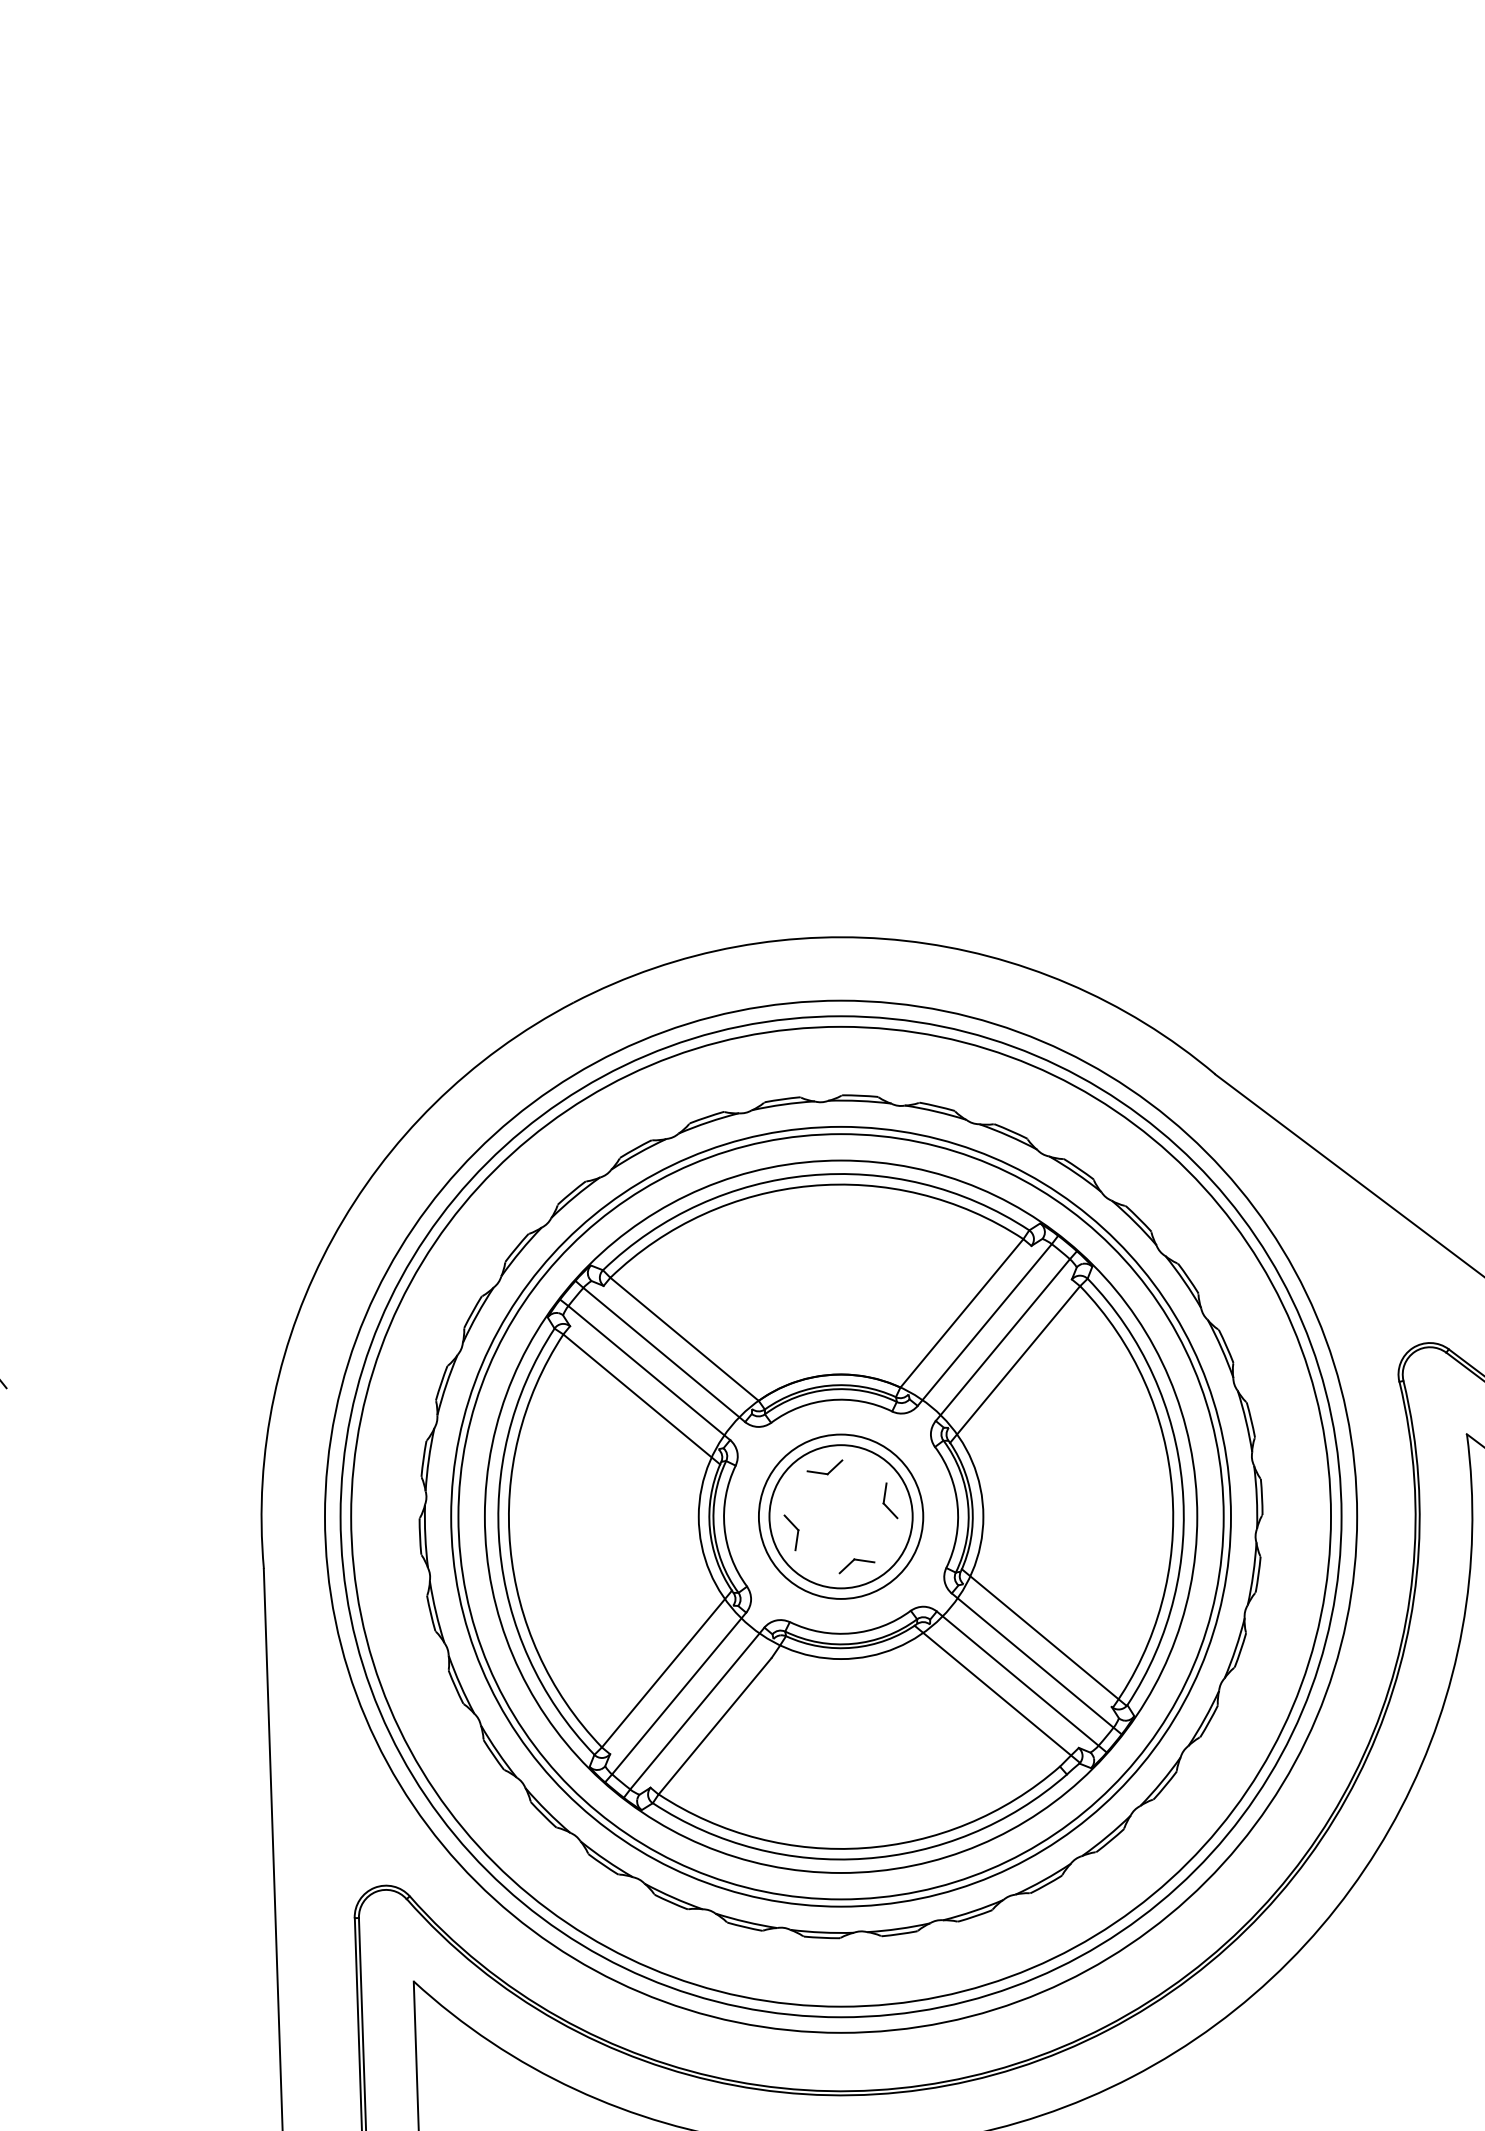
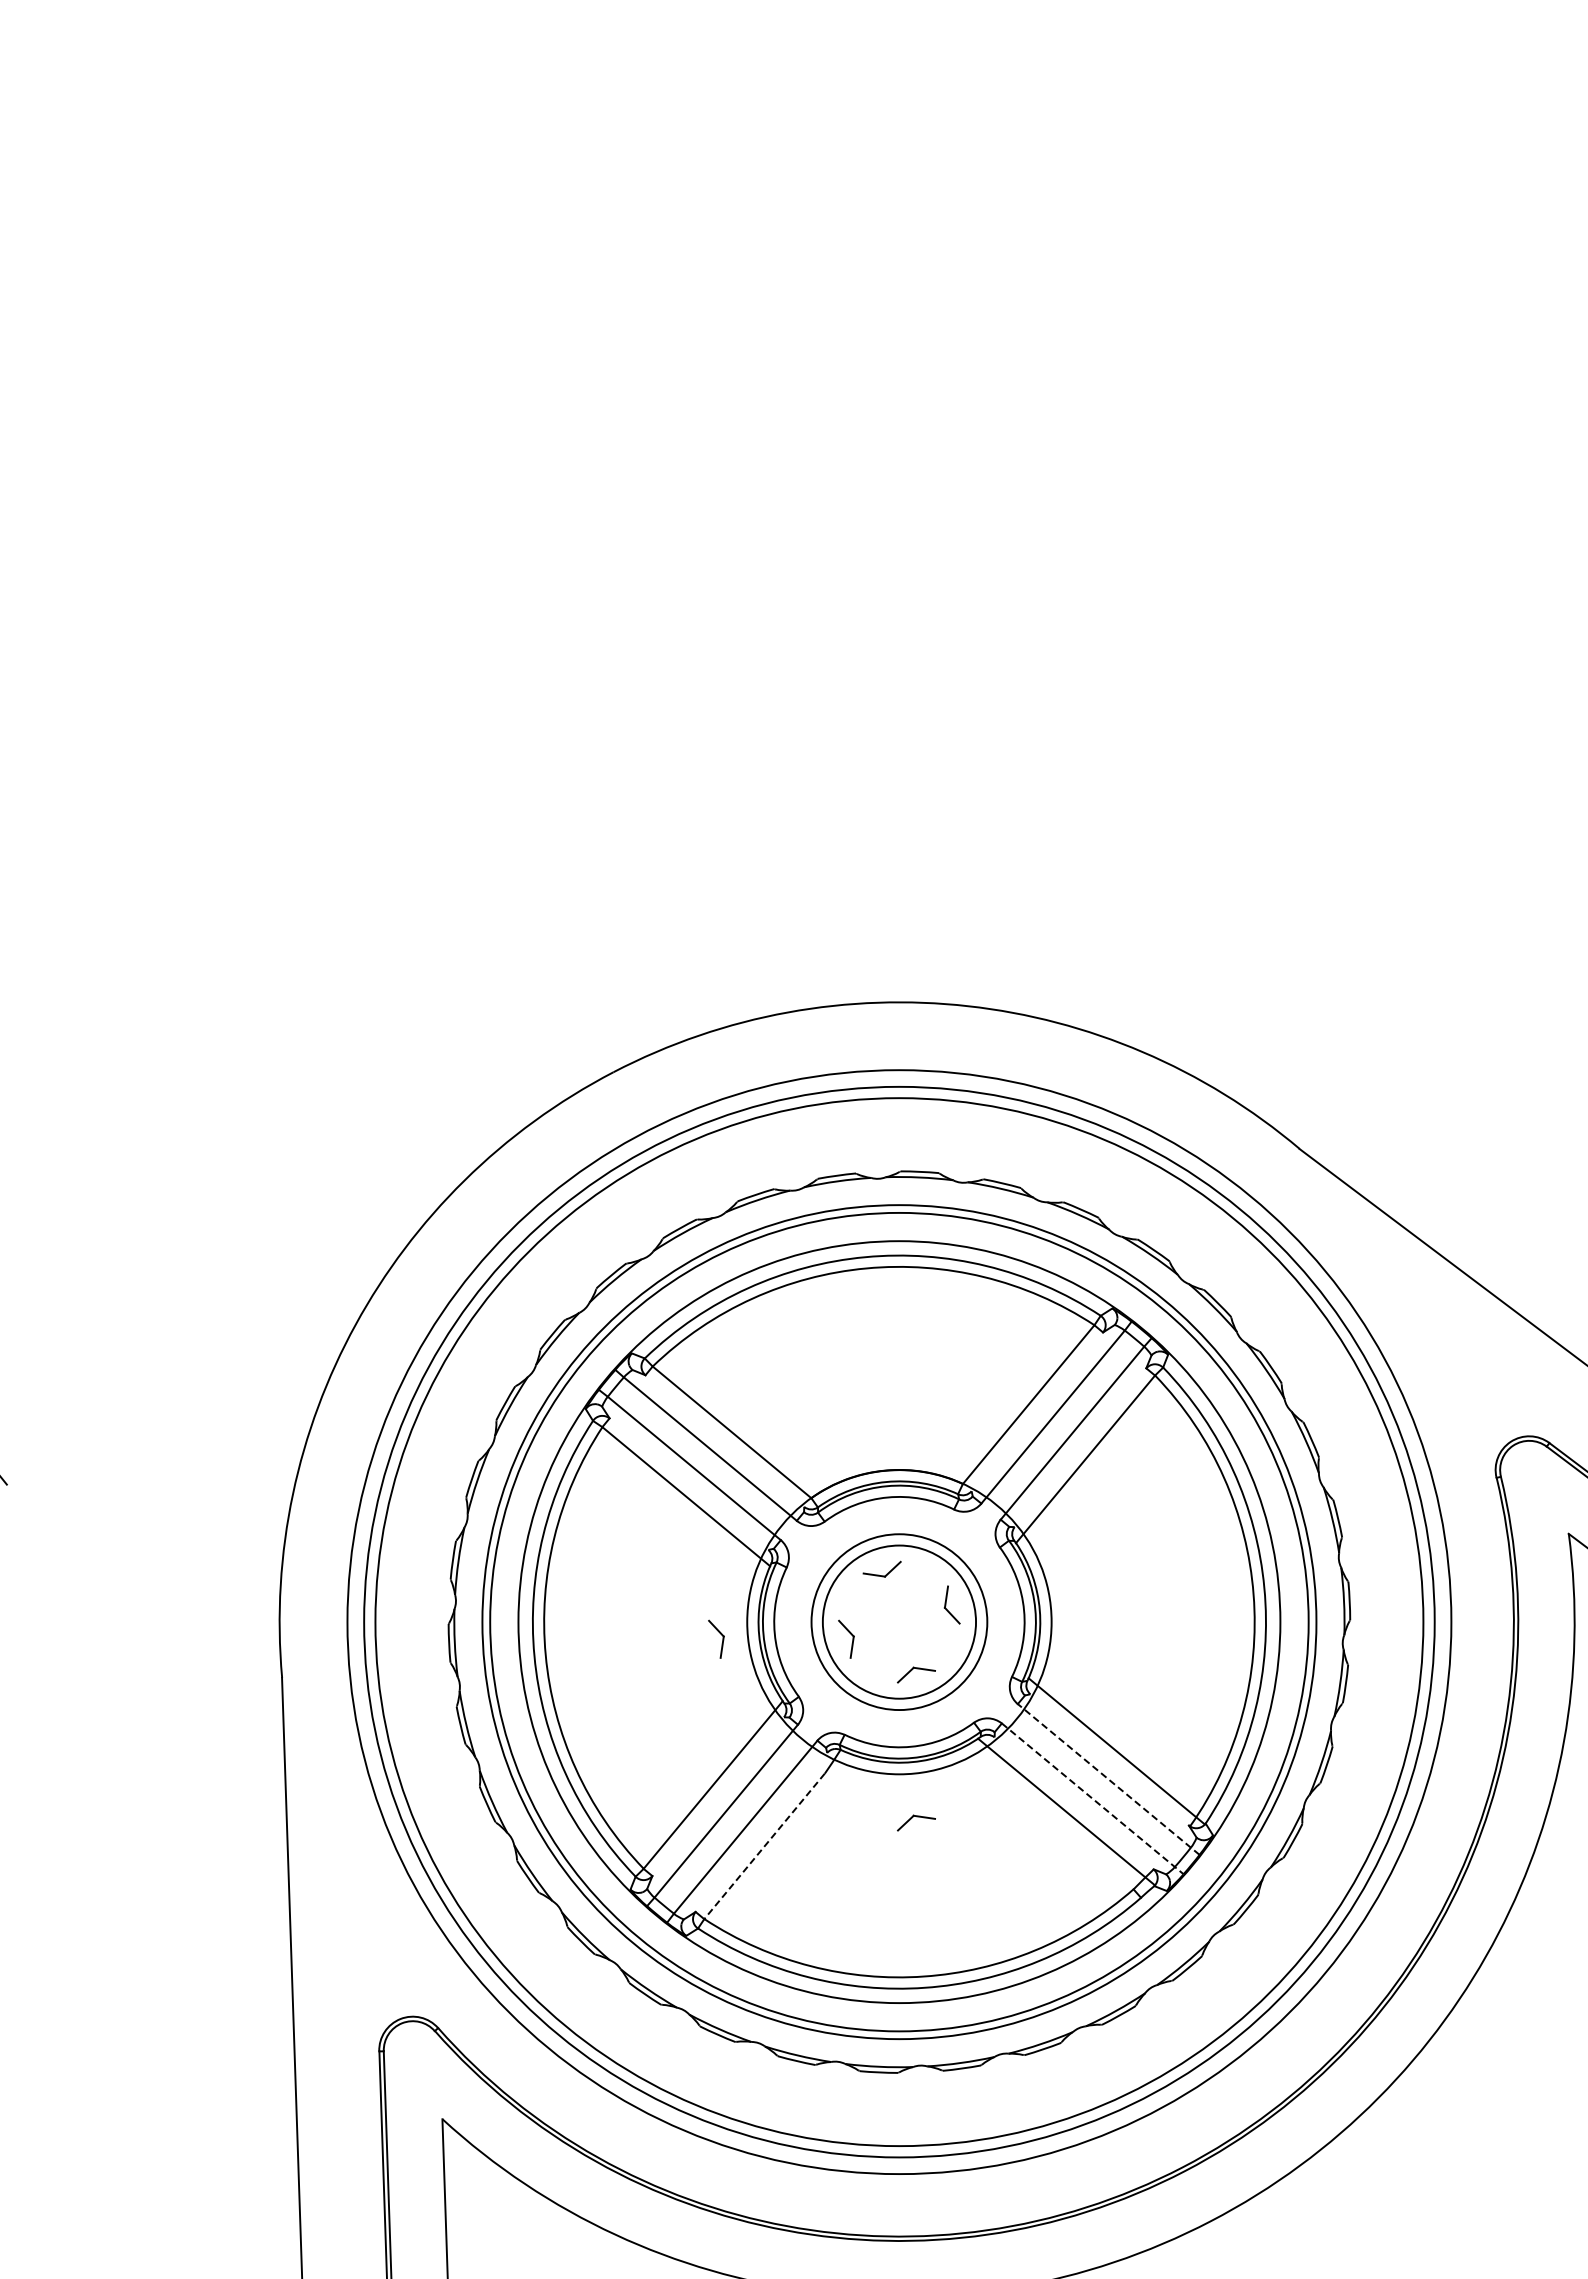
part: (670, 1532) -> (716, 1638), added
line: (1036, 1663) -> (1108, 1779), solid -> dashed
line: (1022, 1682) -> (1093, 1799), solid -> dashed
part: (857, 1704) -> (916, 1822), added
line: (714, 1726) -> (764, 1846), solid -> dashed

